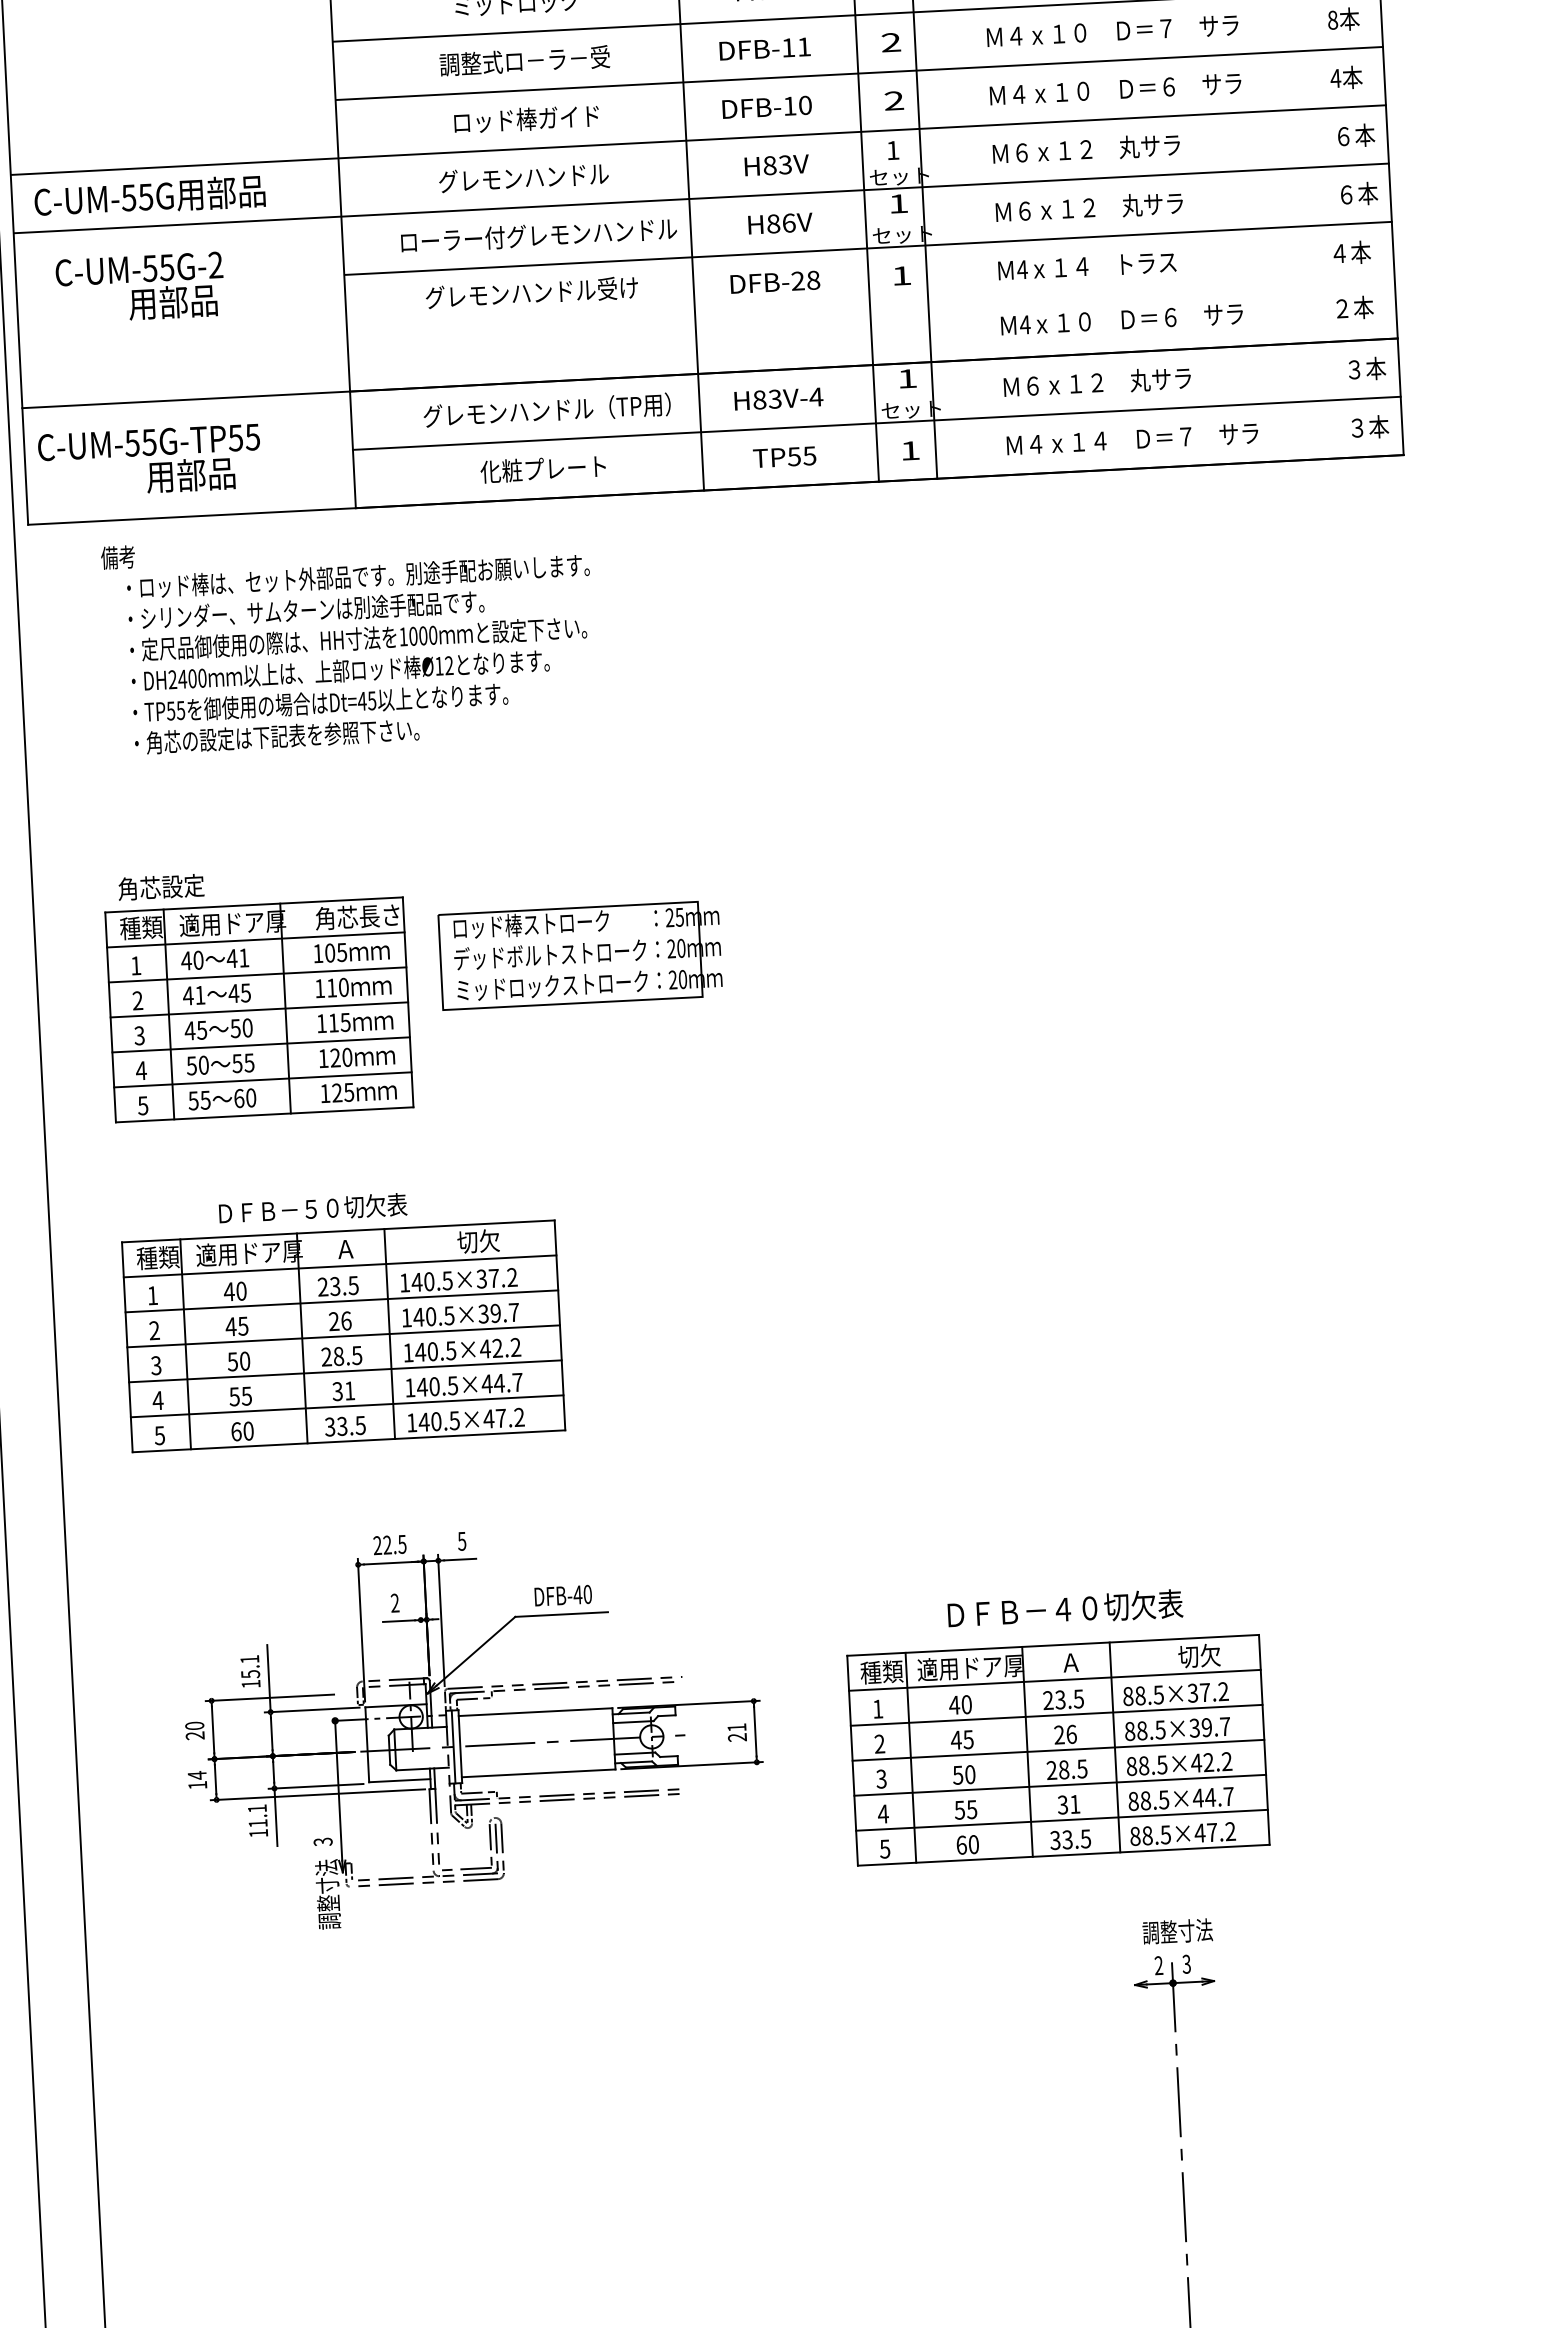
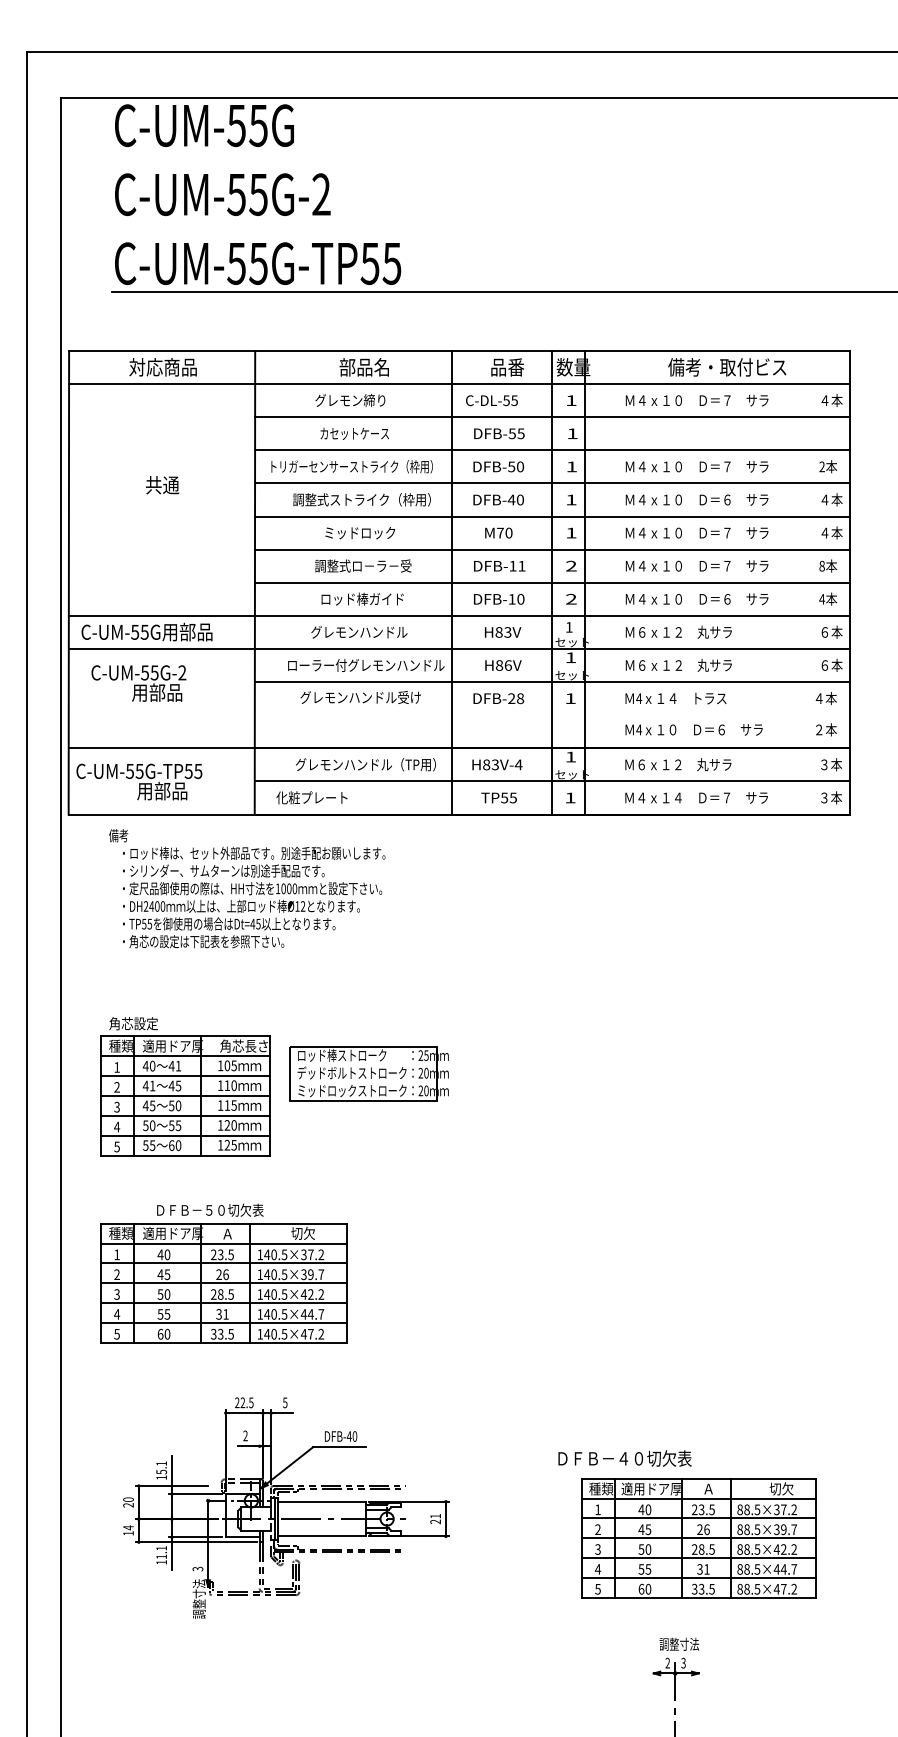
text: (542, 468) -> (311, 797), moved
part: (1057, 1750) -> (698, 1538), moved

